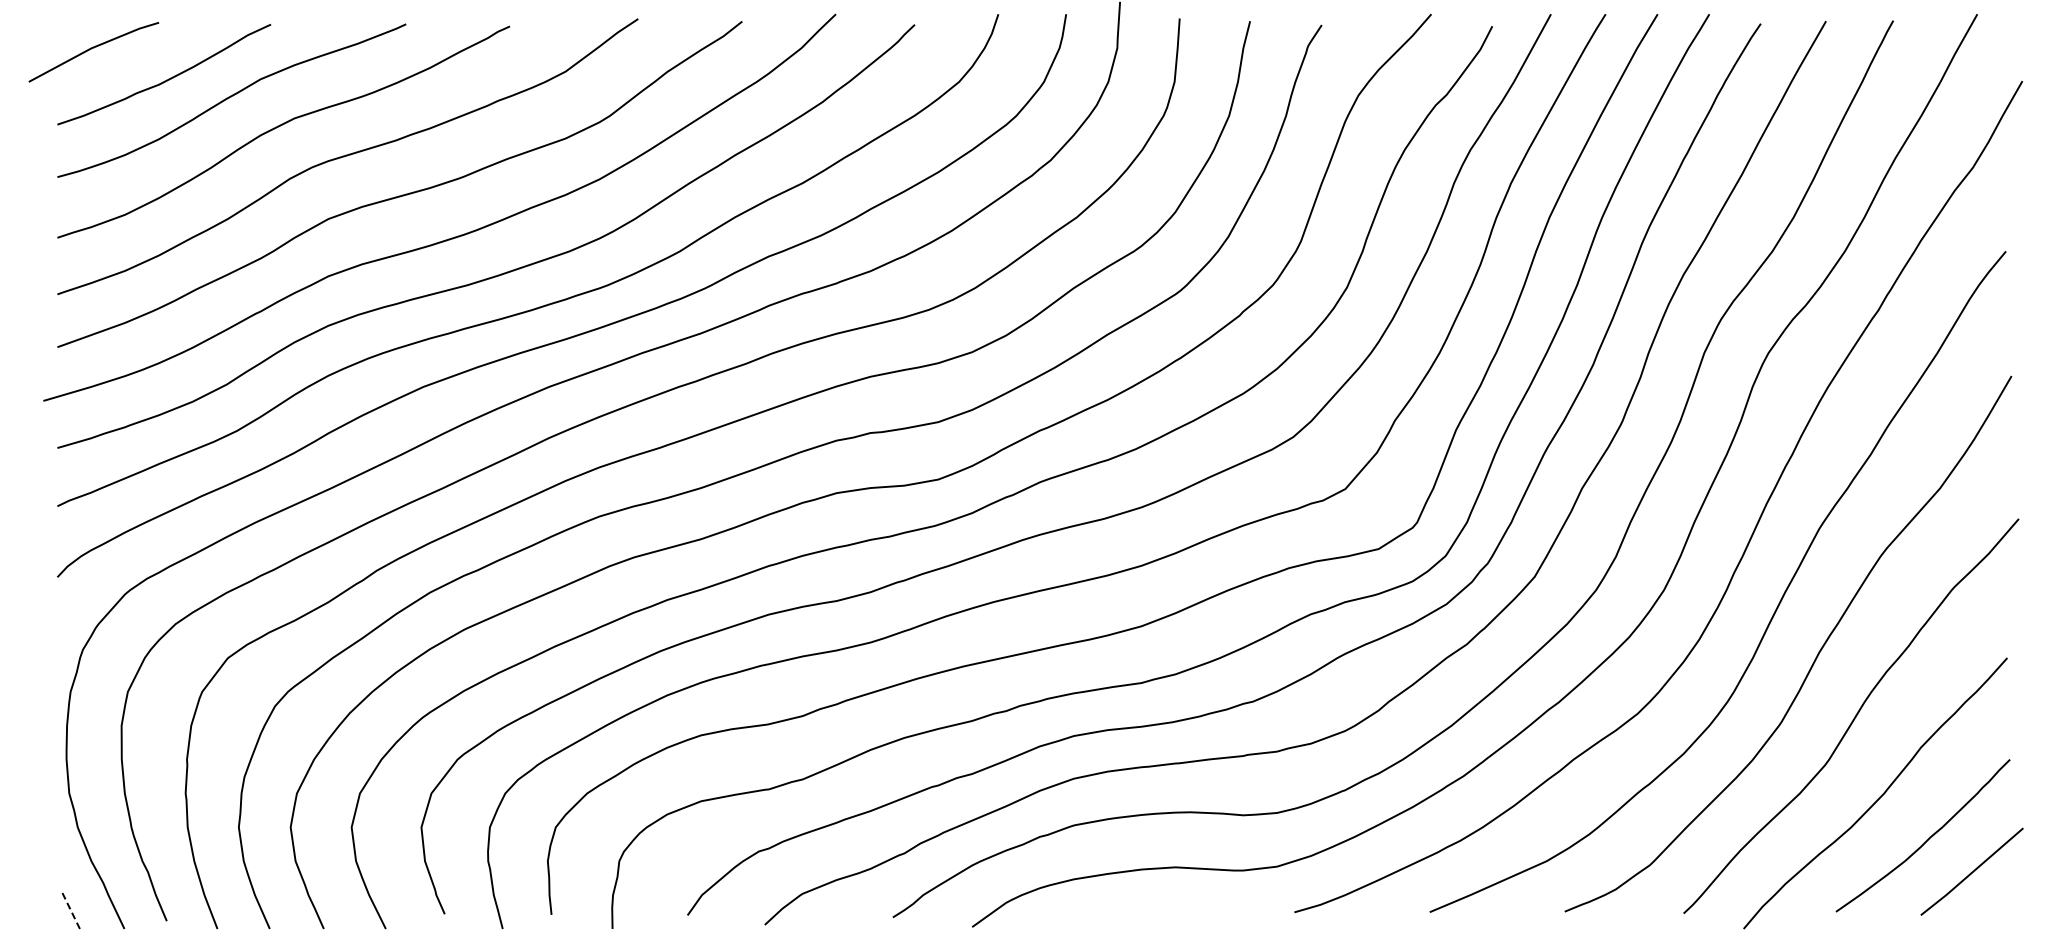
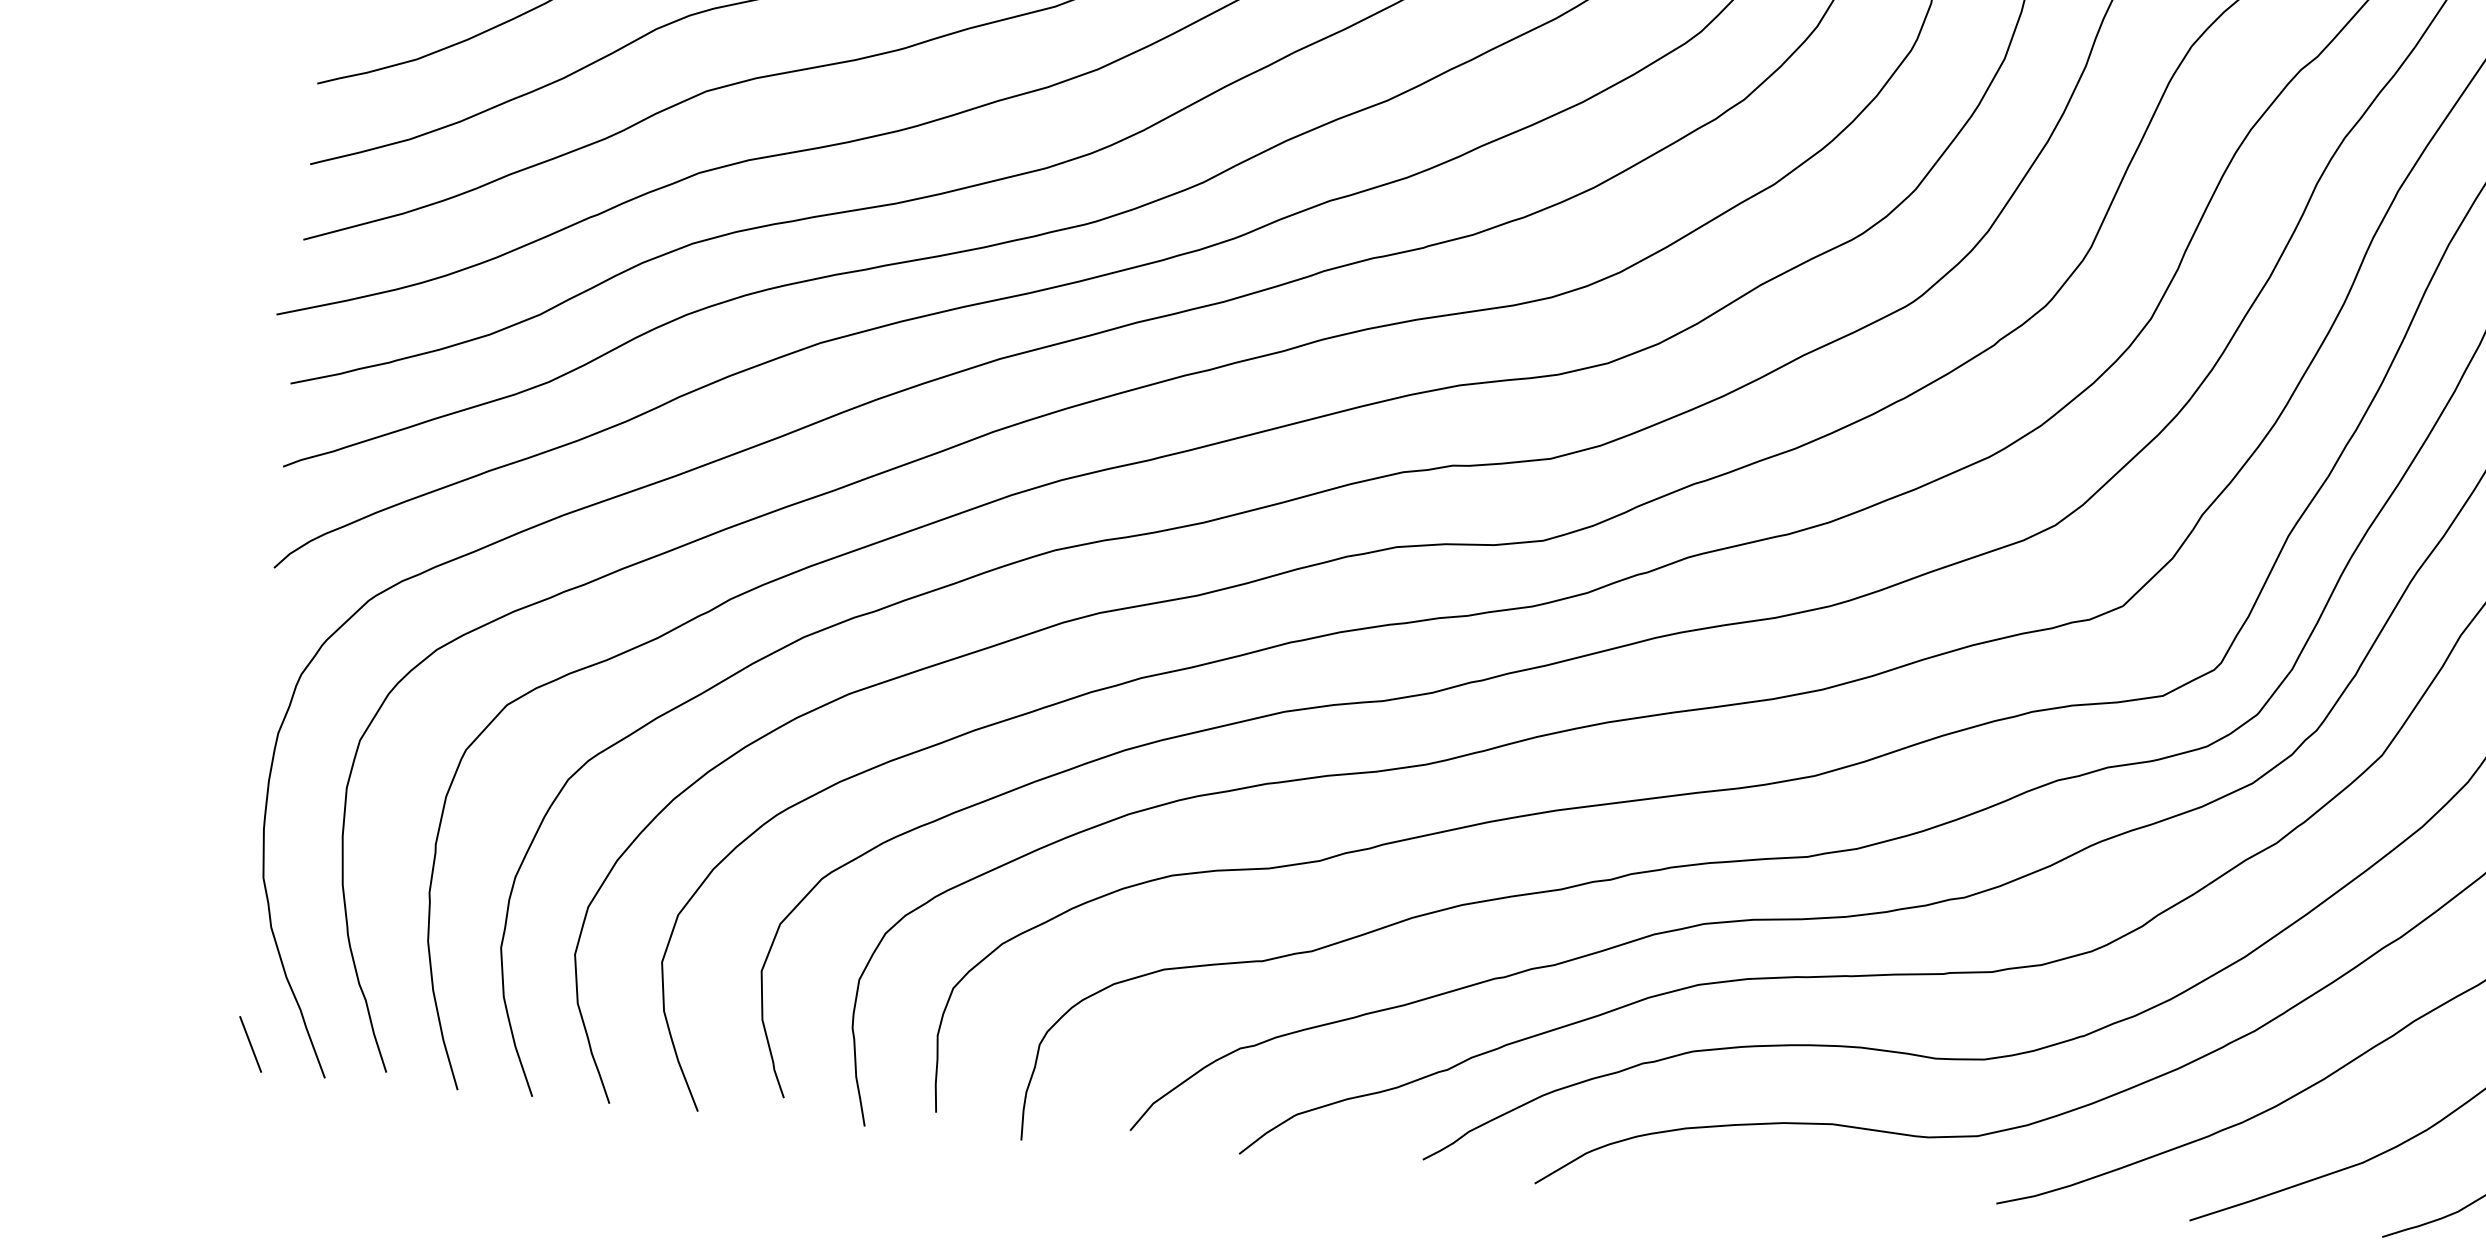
line: (70, 909) -> (250, 1043), dashed -> solid

